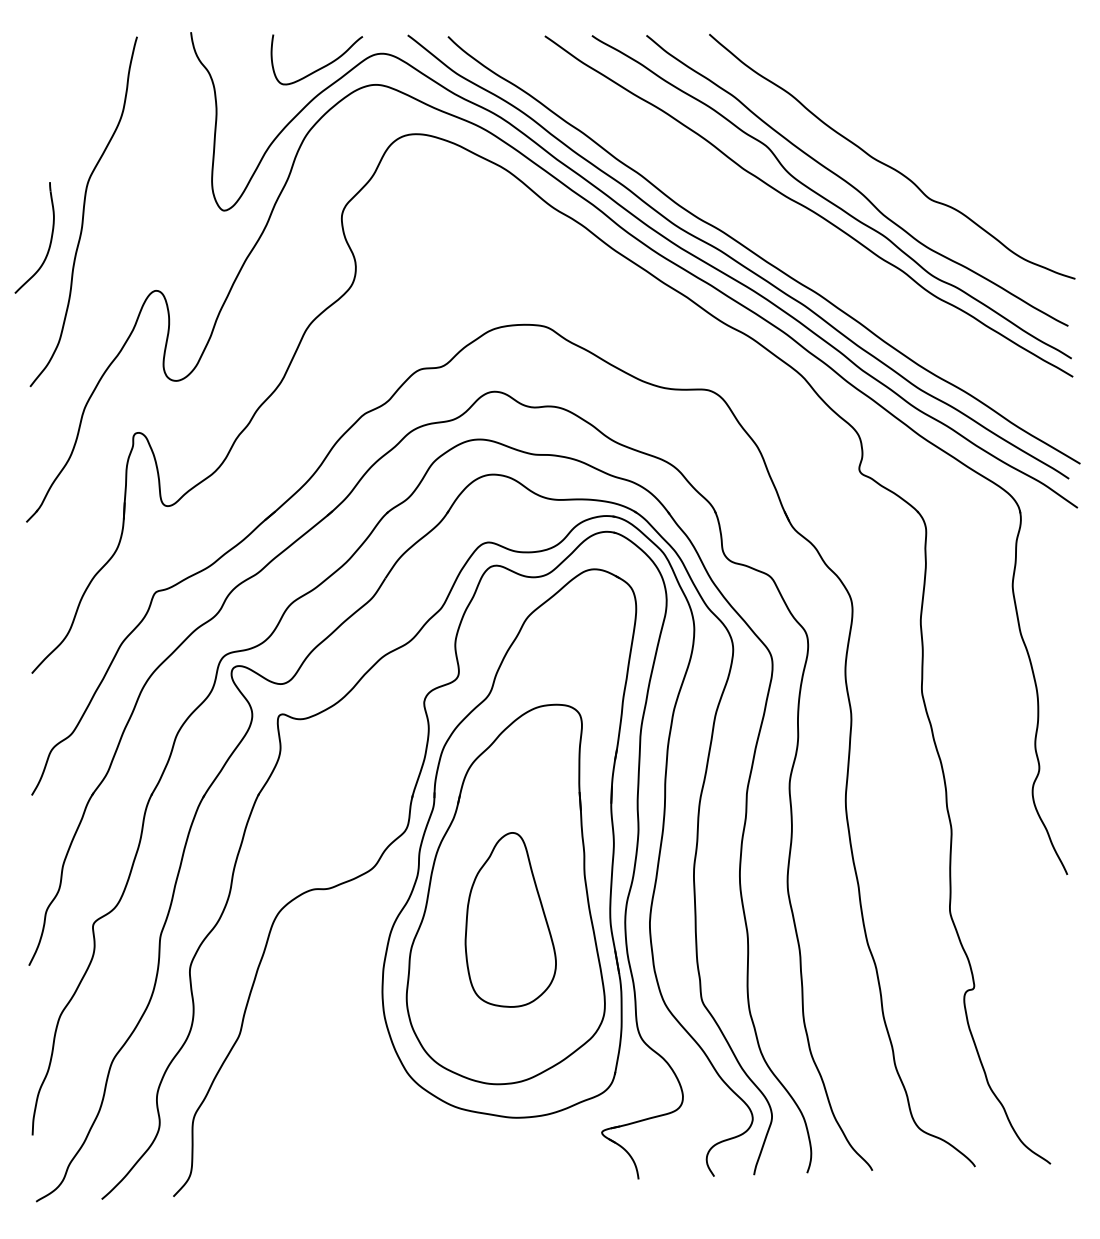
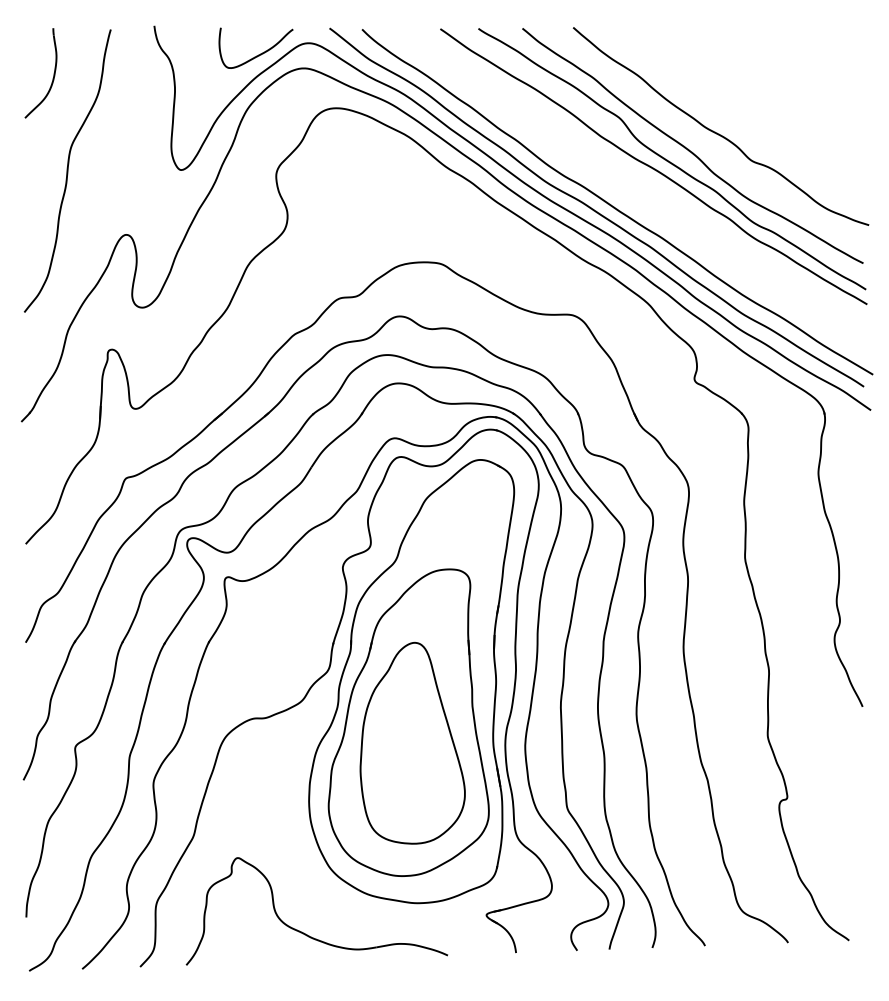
part: (50, 237) -> (53, 72), moved
part: (510, 919) -> (412, 742), size x1.43
part: (378, 1155) -> (305, 933), added

